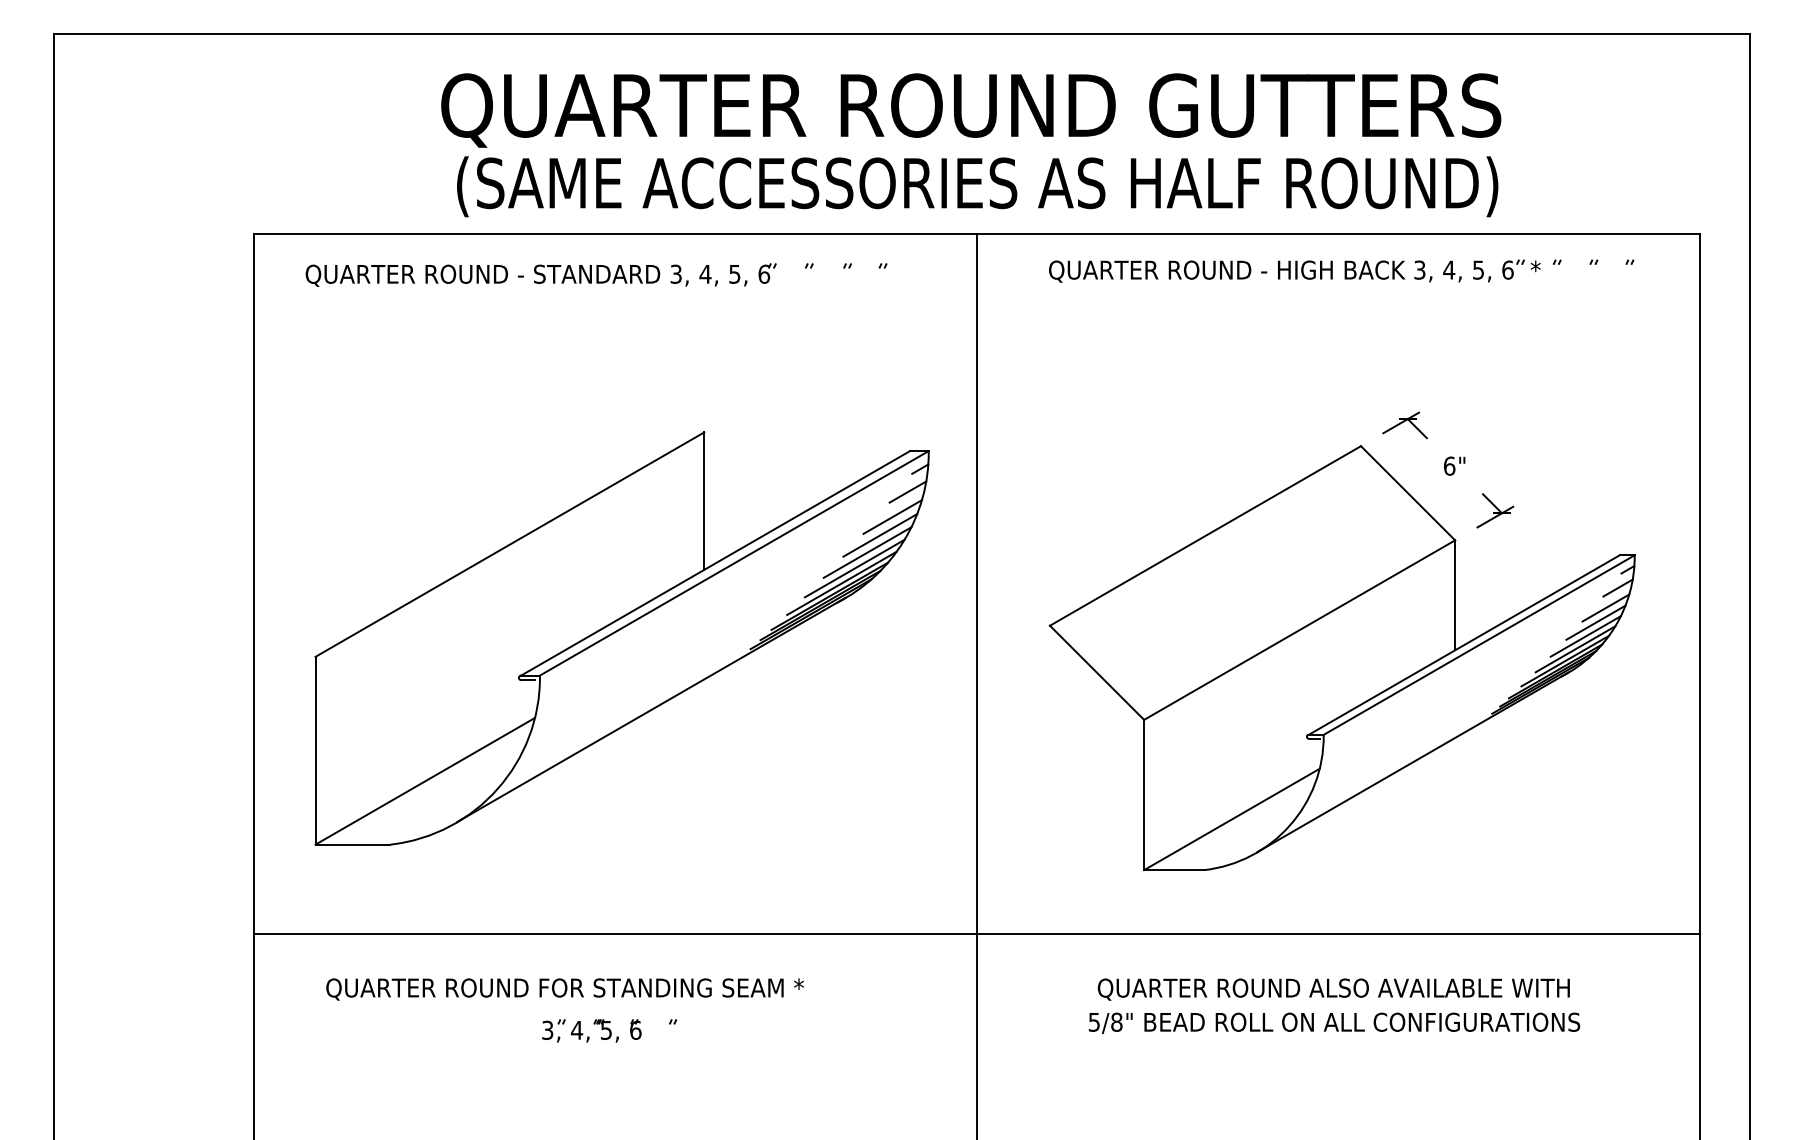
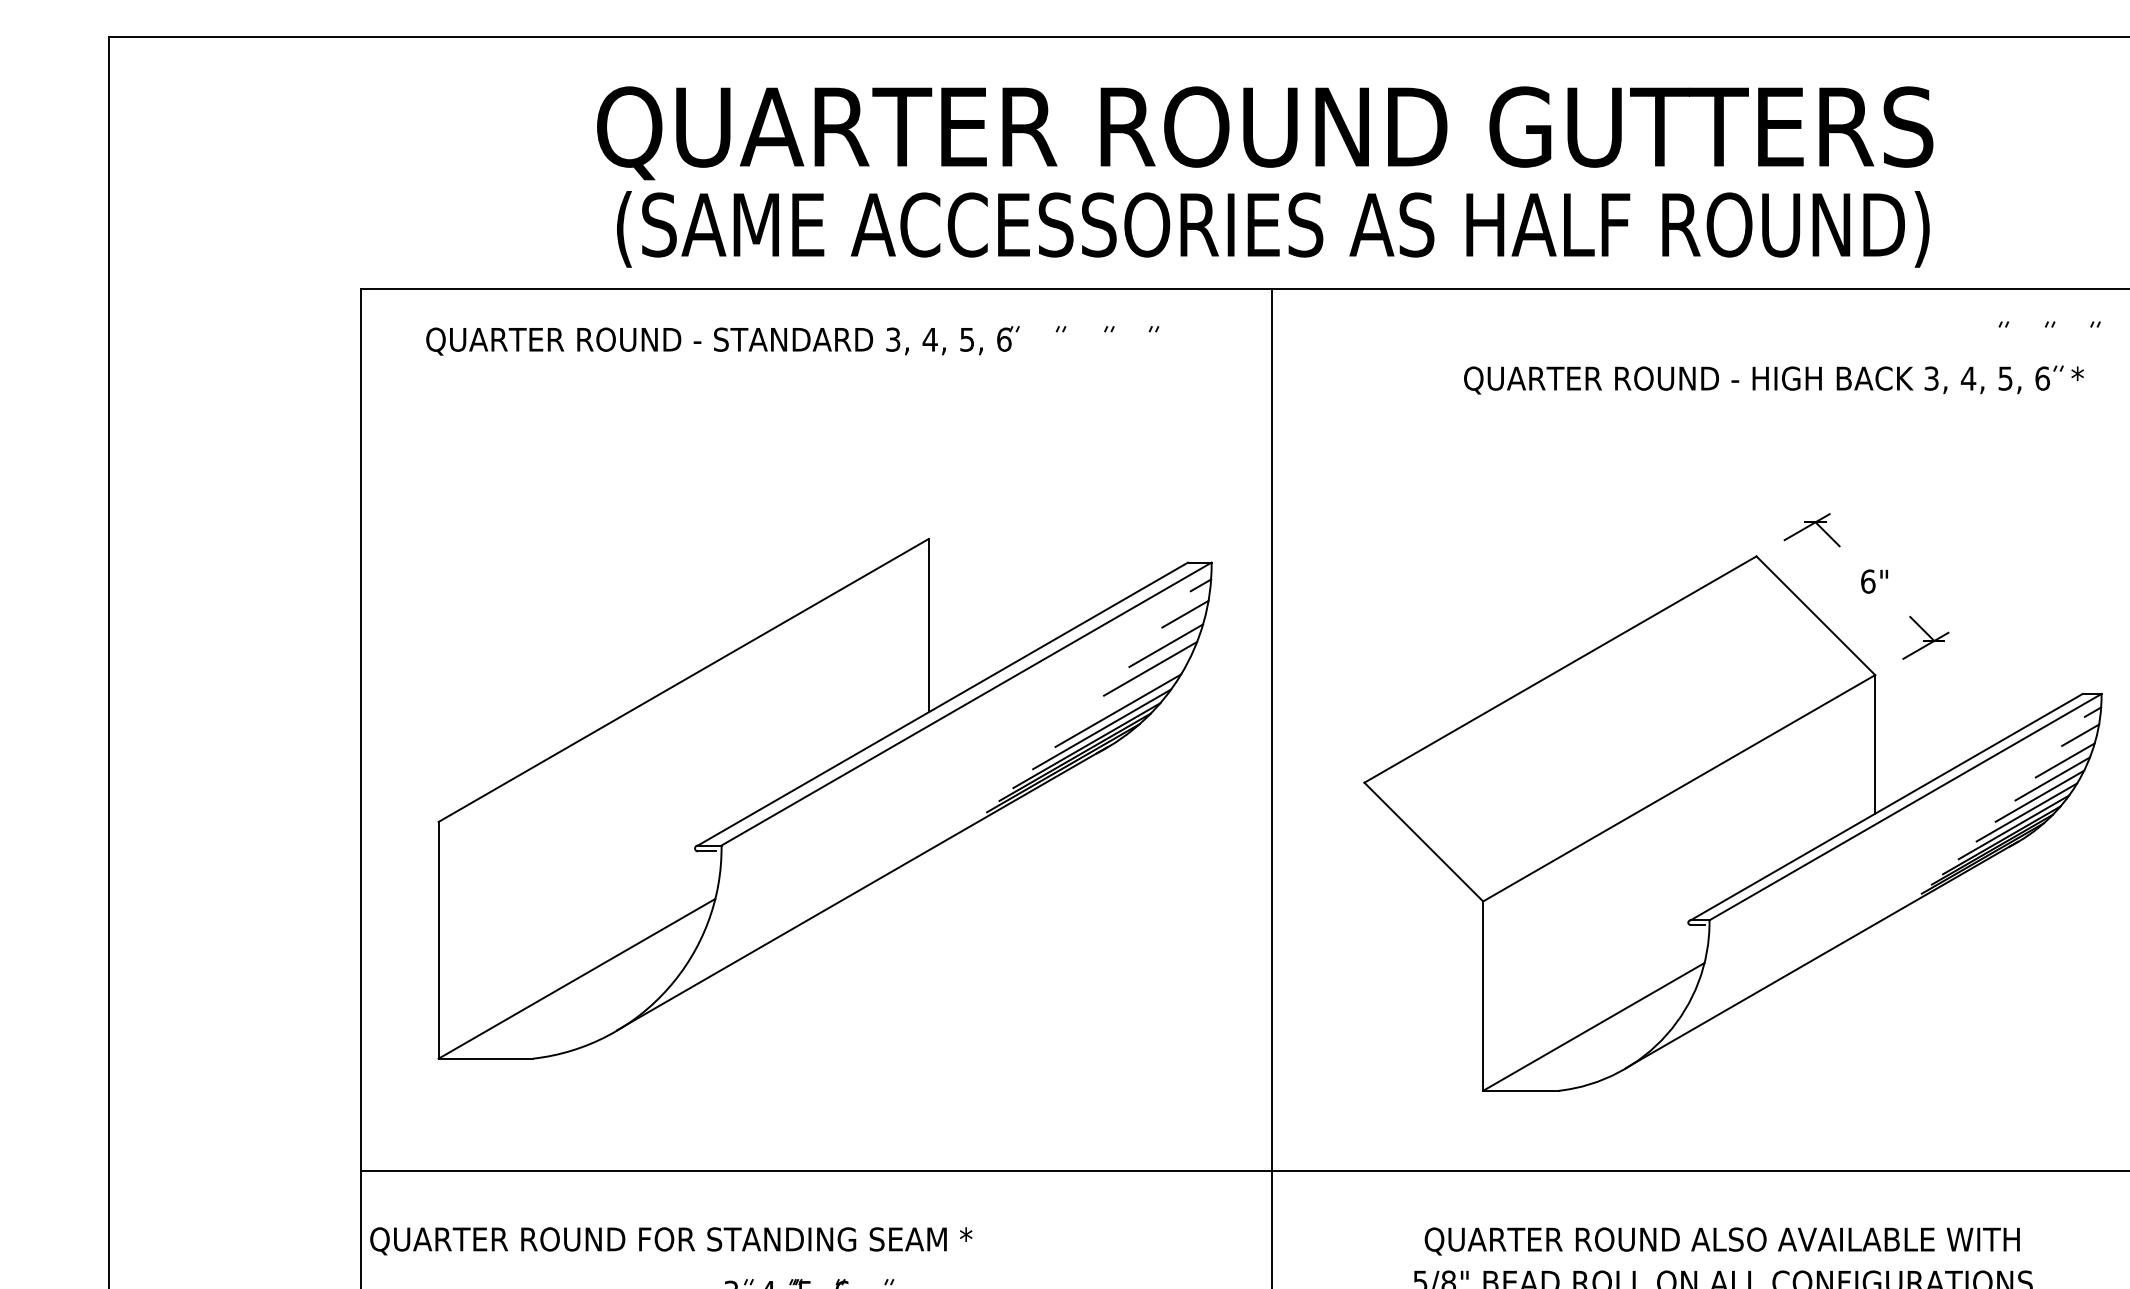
part: (1294, 270) -> (1773, 379), moved
line: (867, 552) -> (1134, 690), removed
text: (564, 989) -> (670, 1241), moved

